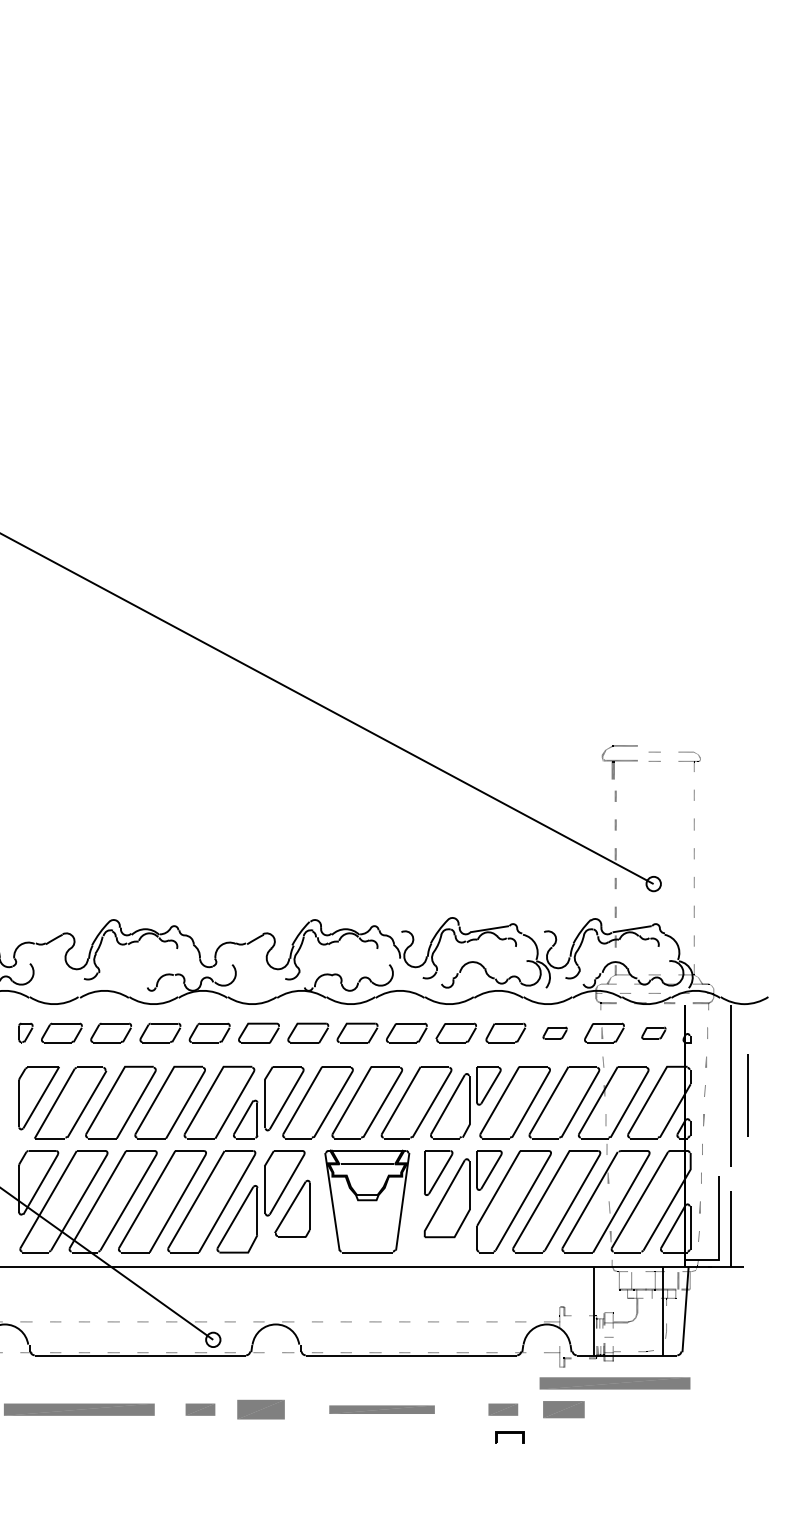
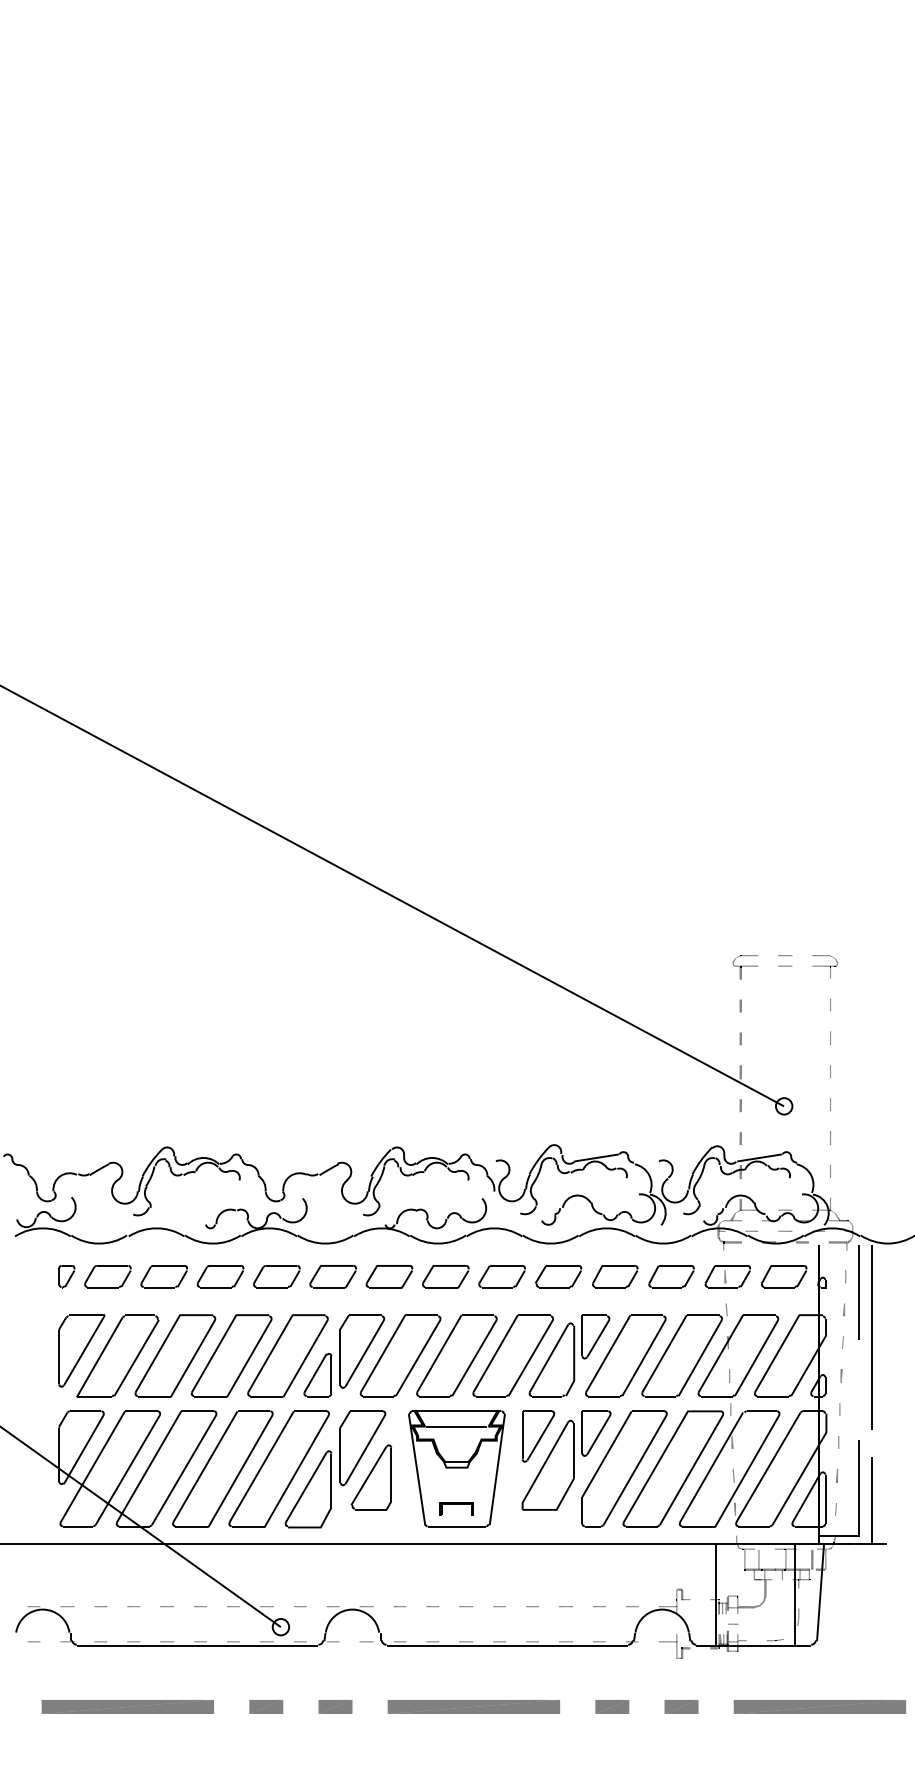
part: (619, 762) -> (745, 967), size x0.62
part: (555, 1032) -> (671, 1276), size x1.67
part: (654, 1032) -> (784, 1276), size x1.67
line: (747, 1095) -> (858, 1292), moved
part: (614, 1383) -> (819, 1706), moved
part: (261, 1409) -> (335, 1706), size x0.62
part: (381, 1409) -> (473, 1706), size x1.43
part: (563, 1409) -> (681, 1706), size x0.71
part: (509, 1437) -> (456, 1508), moved

